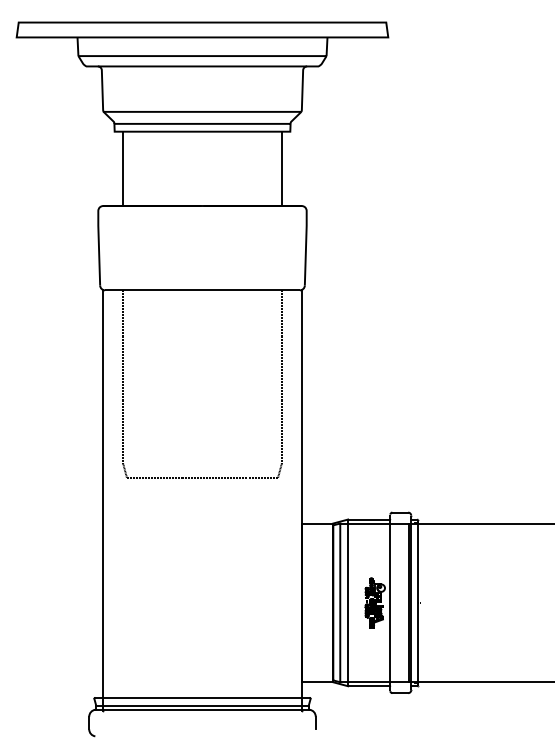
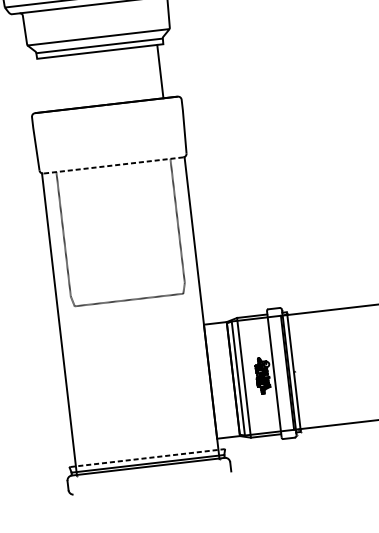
line: (123, 168) -> (46, 84), removed
line: (202, 290) -> (113, 165), solid -> dashed
line: (203, 697) -> (147, 457), solid -> dashed

